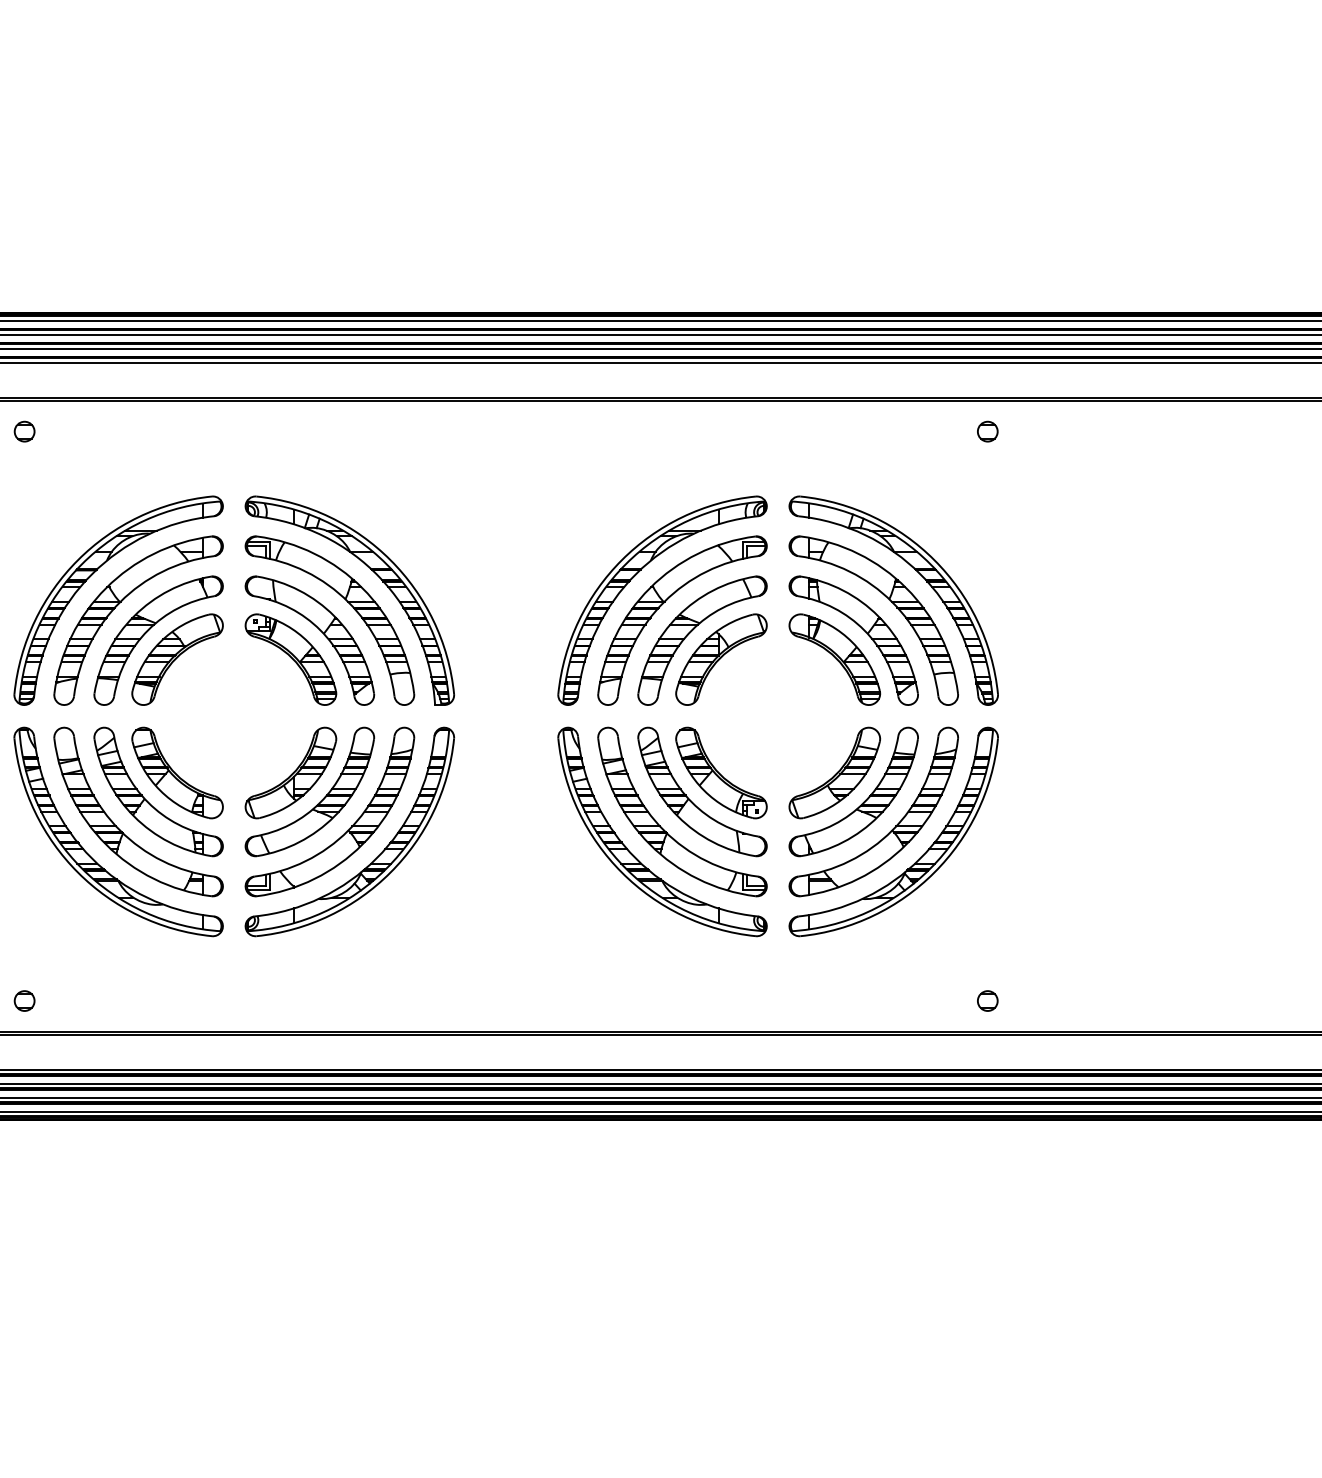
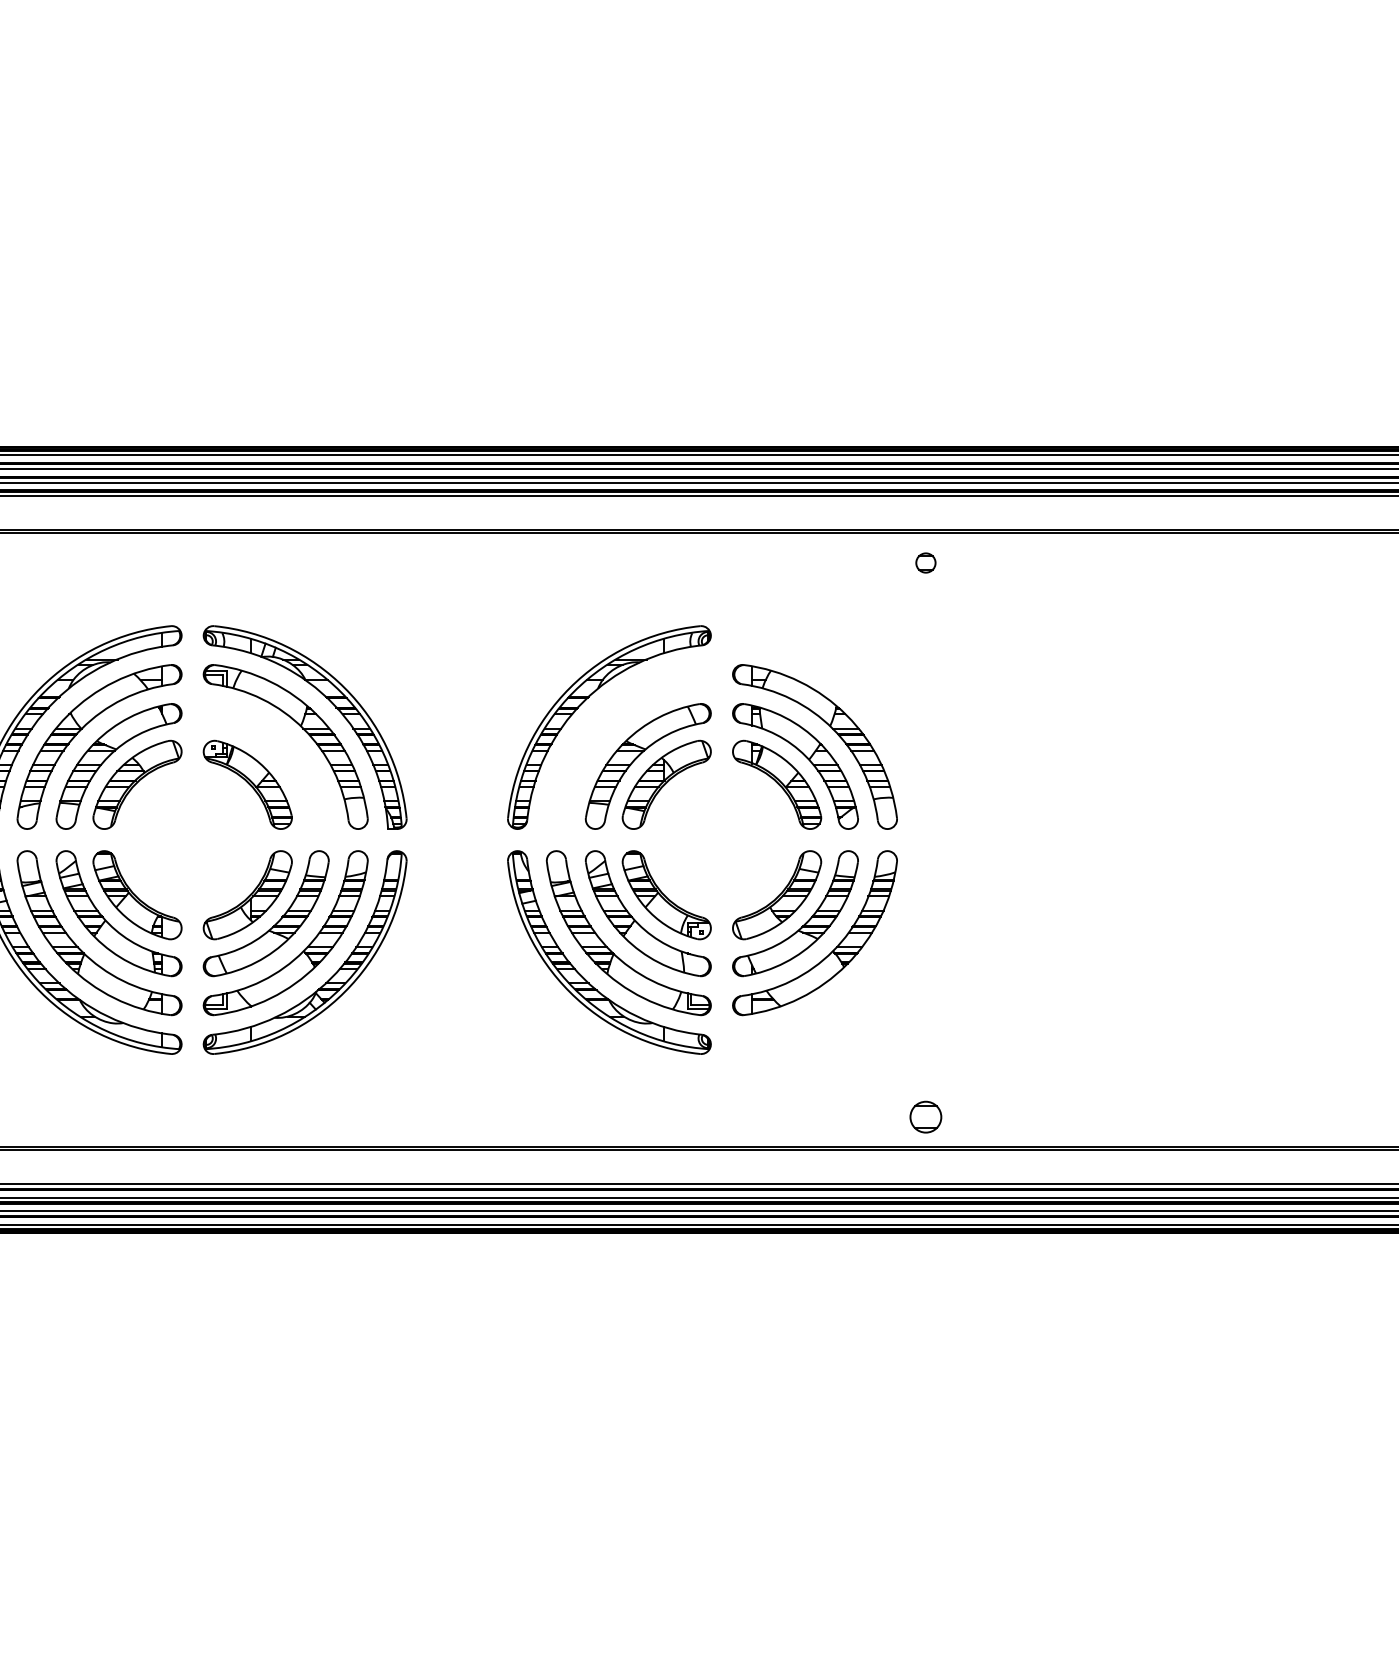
part: (919, 574) -> (859, 702), removed
part: (664, 602) -> (611, 729), removed
part: (319, 630) -> (275, 756), removed
part: (919, 857) -> (859, 977), removed
part: (987, 1000) -> (925, 1116), size x1.6

